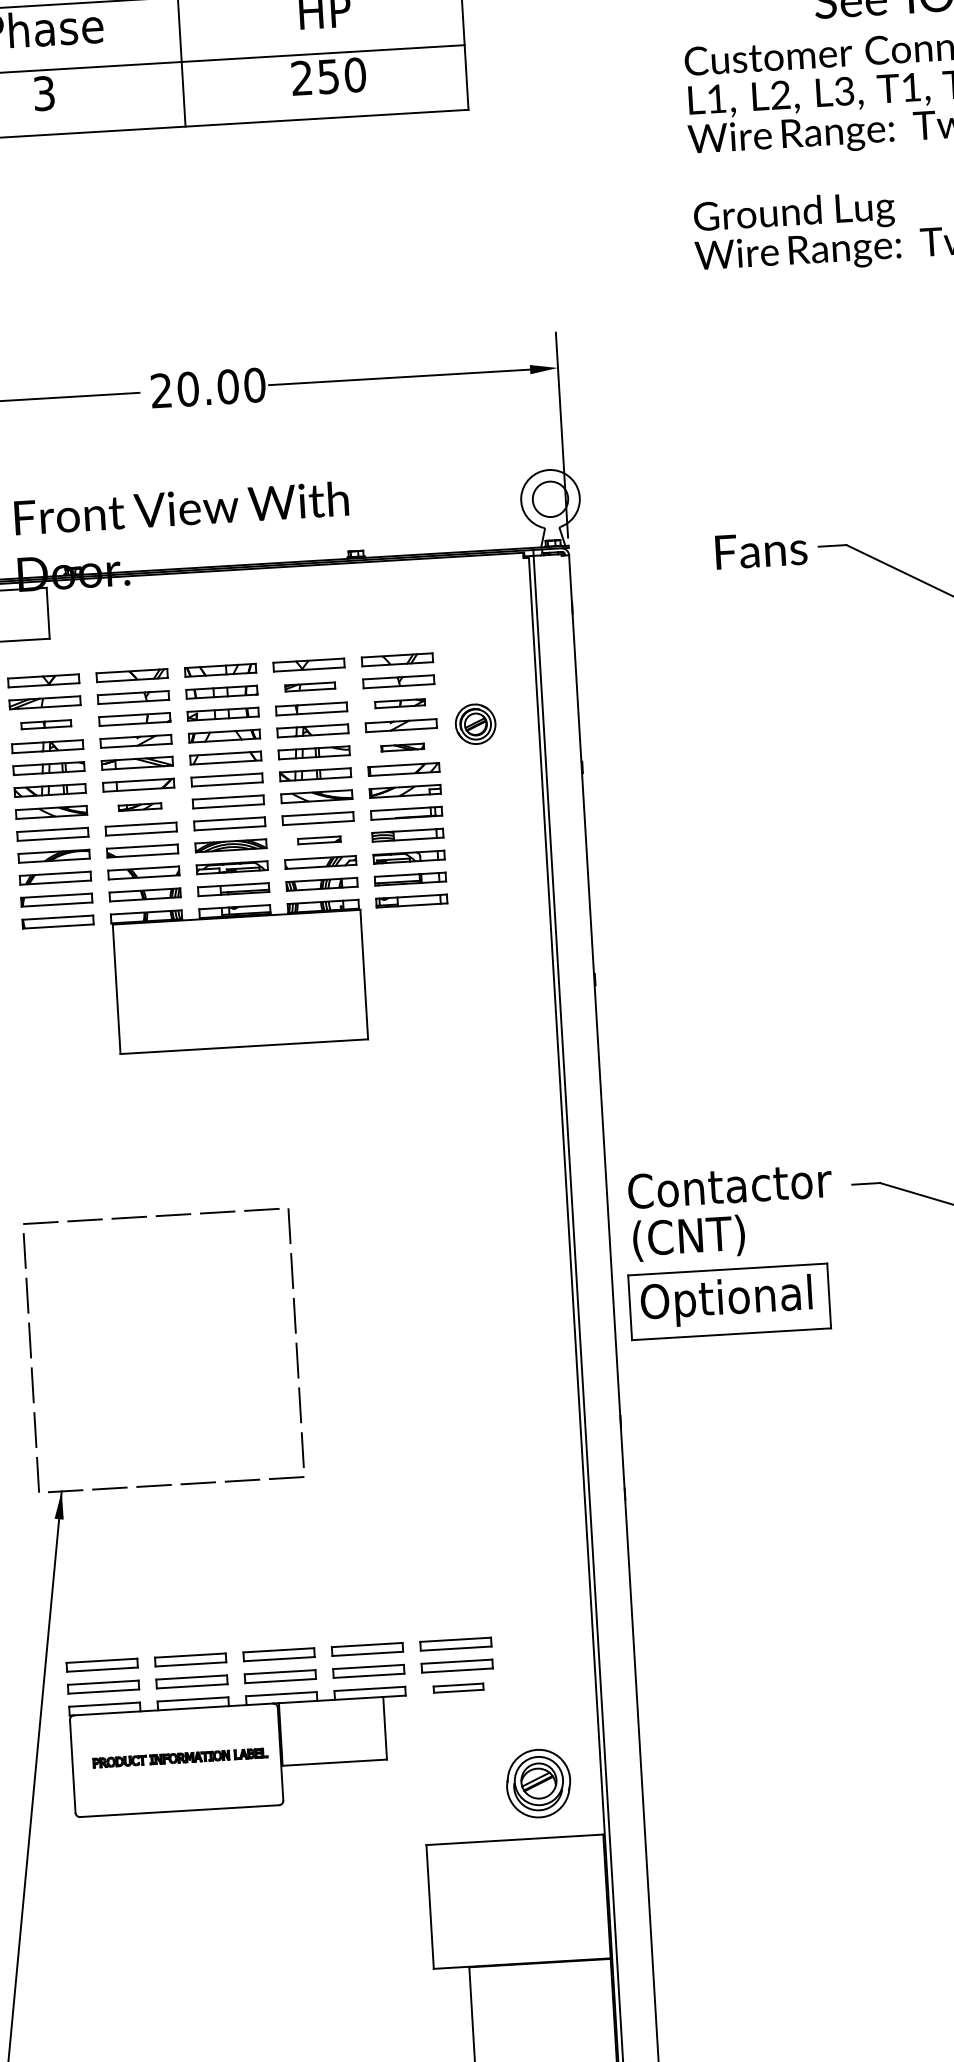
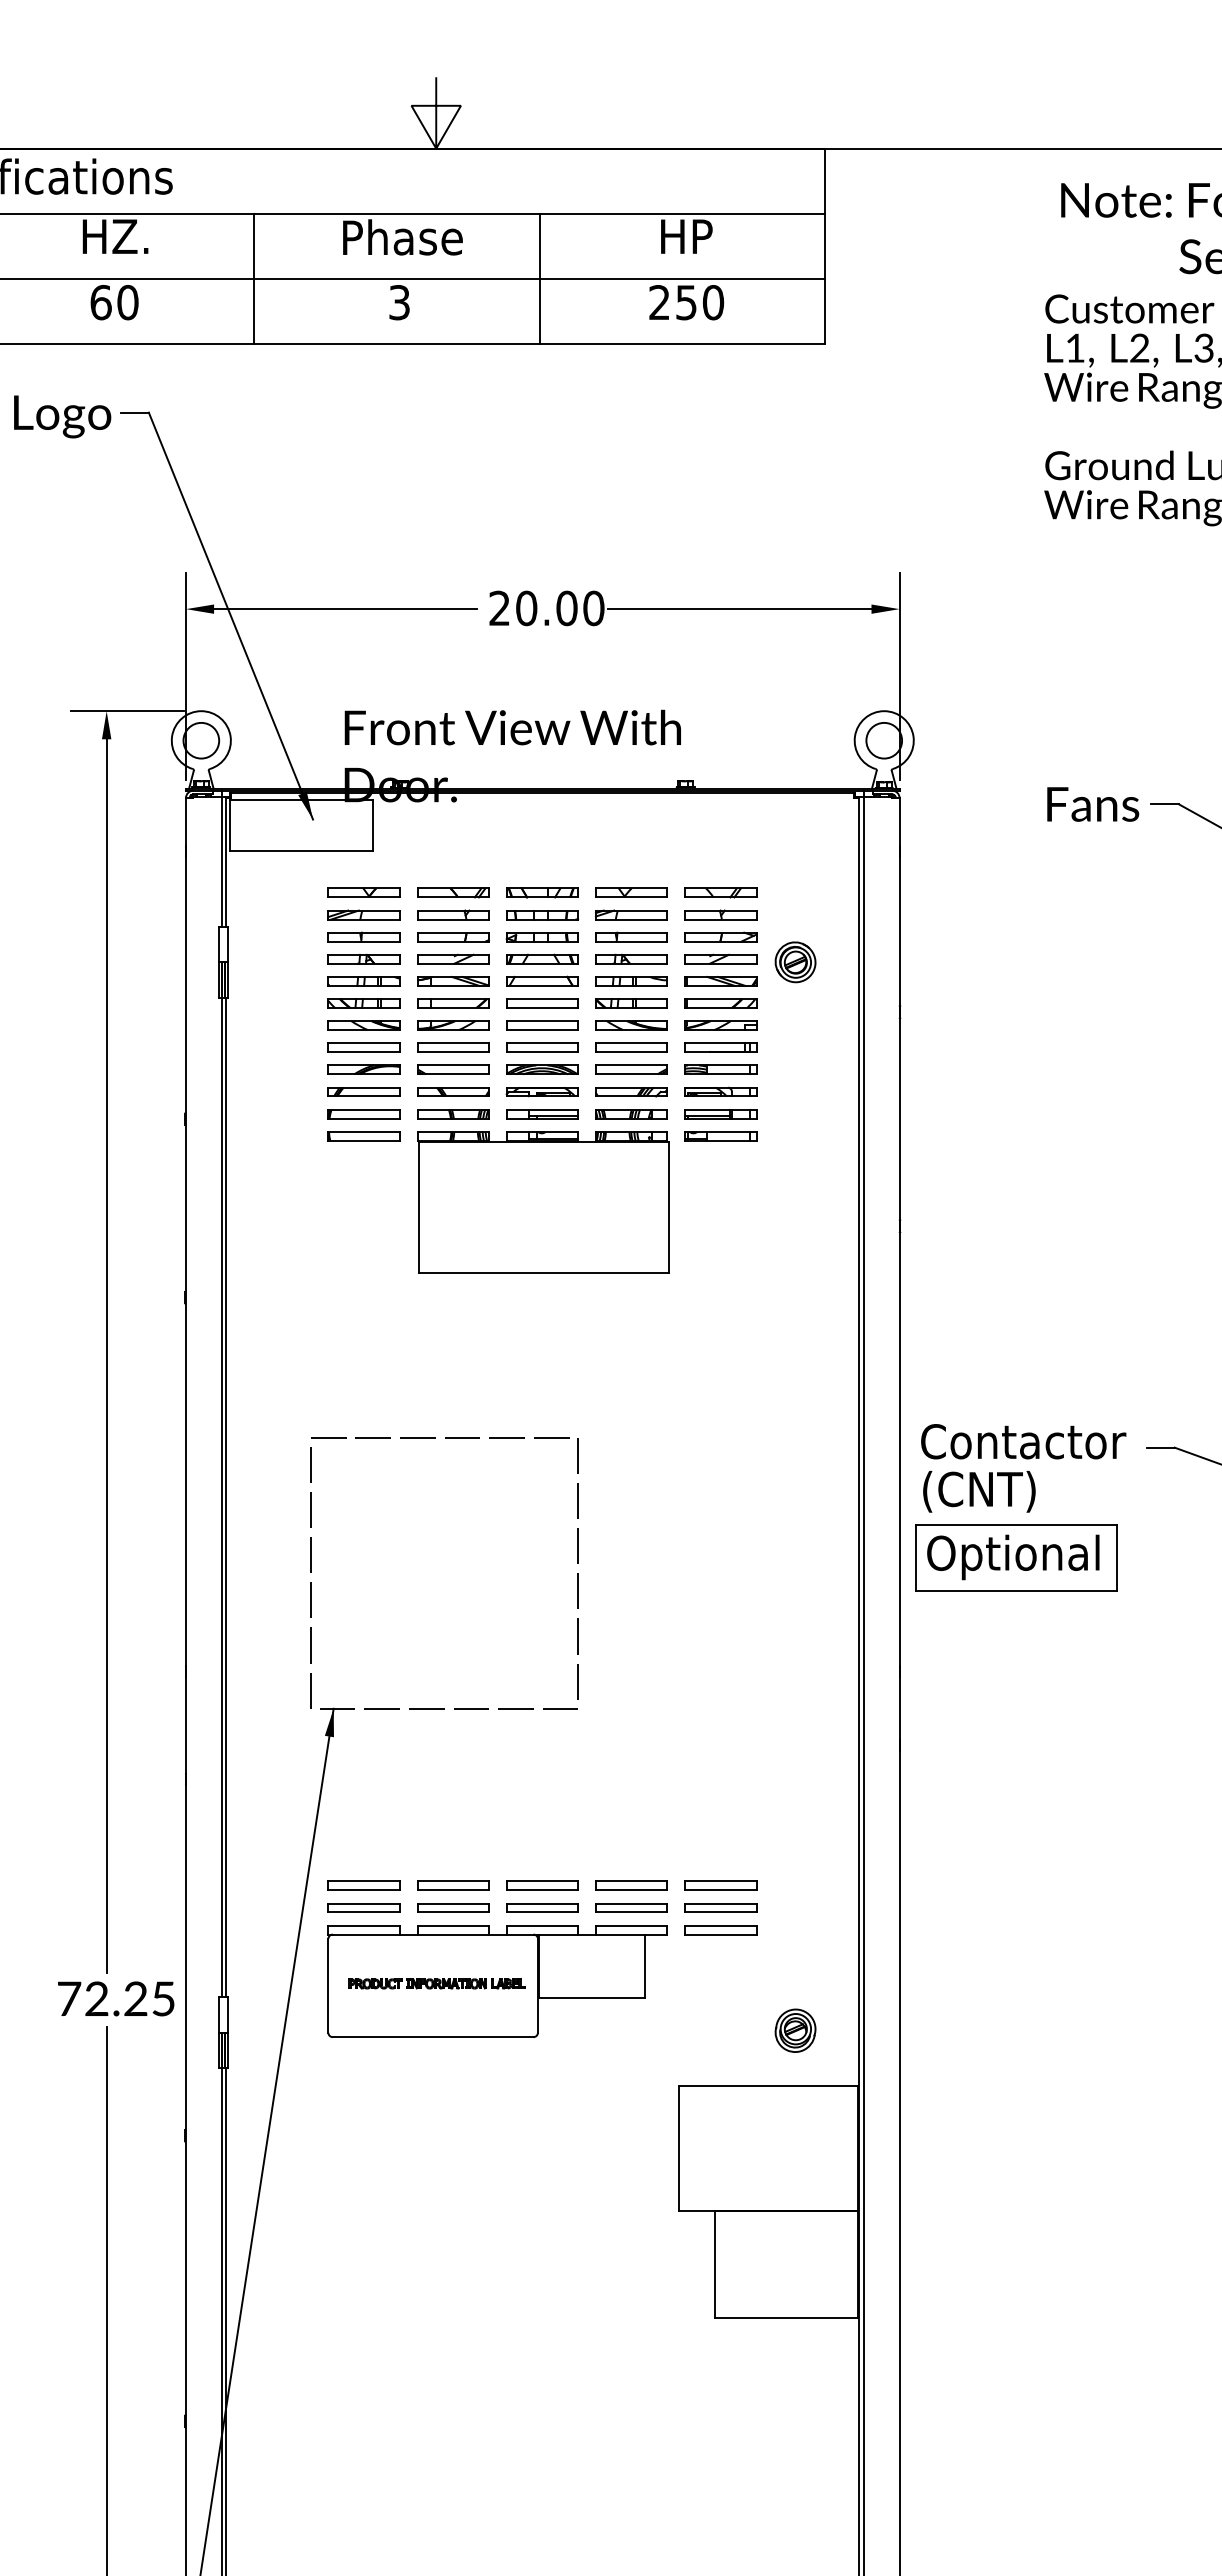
part: (310, 686) -> (631, 914), size x1.43
part: (399, 703) -> (720, 936), size x1.43
part: (45, 724) -> (363, 936), size x1.43
part: (402, 747) -> (720, 981), size x1.67
part: (140, 807) -> (453, 1025), size x1.67
part: (319, 840) -> (631, 1069), size x1.67
part: (458, 1688) -> (720, 1930), size x1.43
part: (538, 1783) -> (795, 2030), size x0.62

